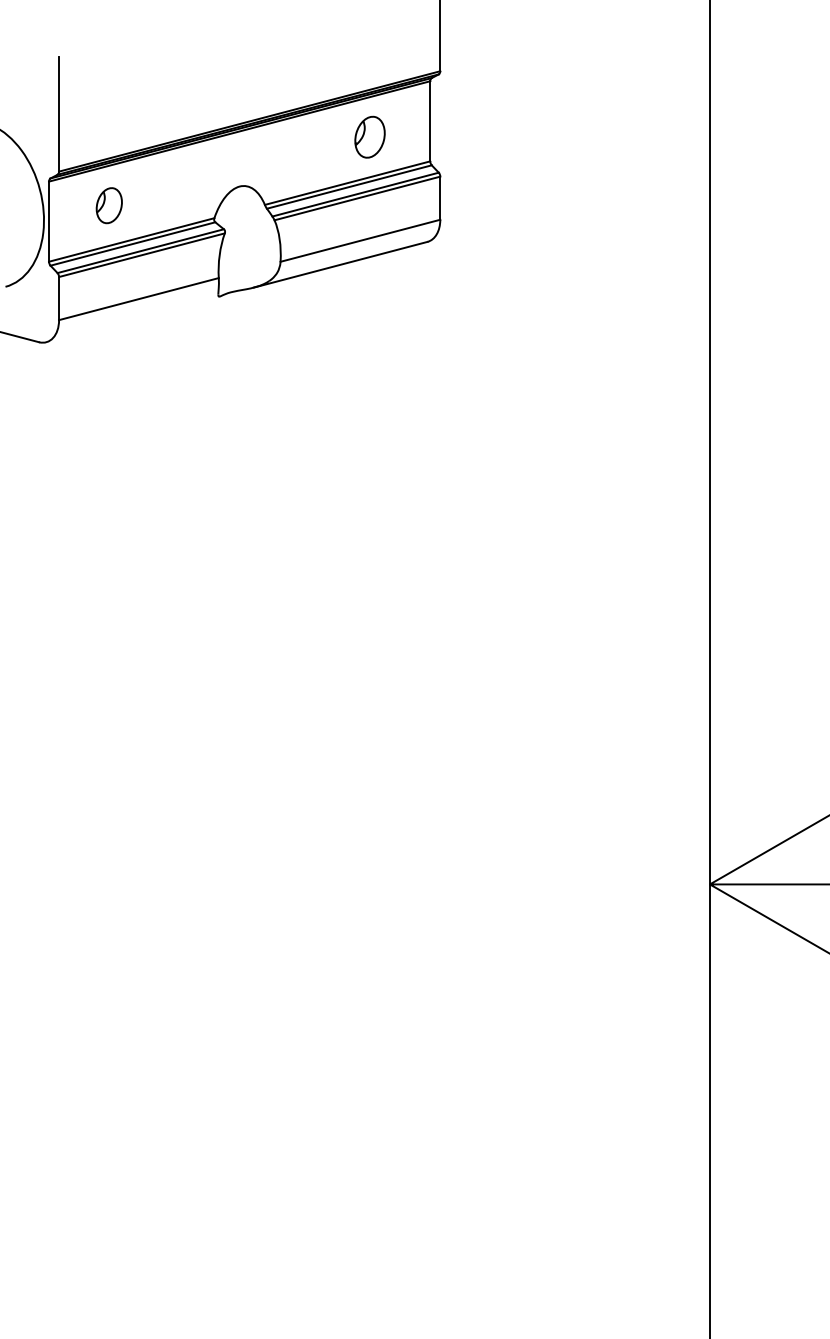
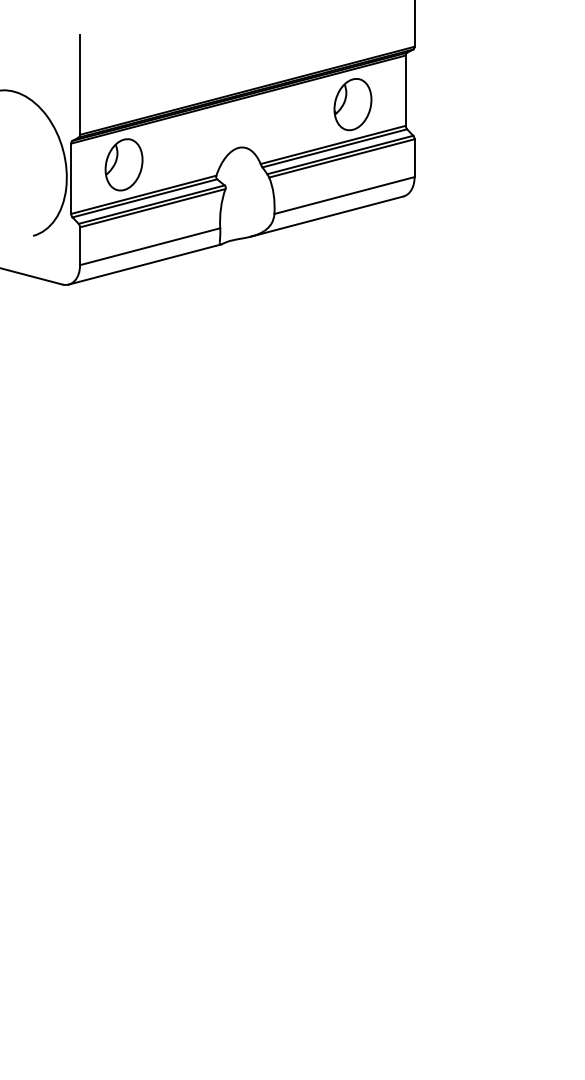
part: (369, 137) -> (352, 104), size x1.43
part: (109, 205) -> (124, 164), size x1.67
line: (132, 319) -> (144, 264), added

